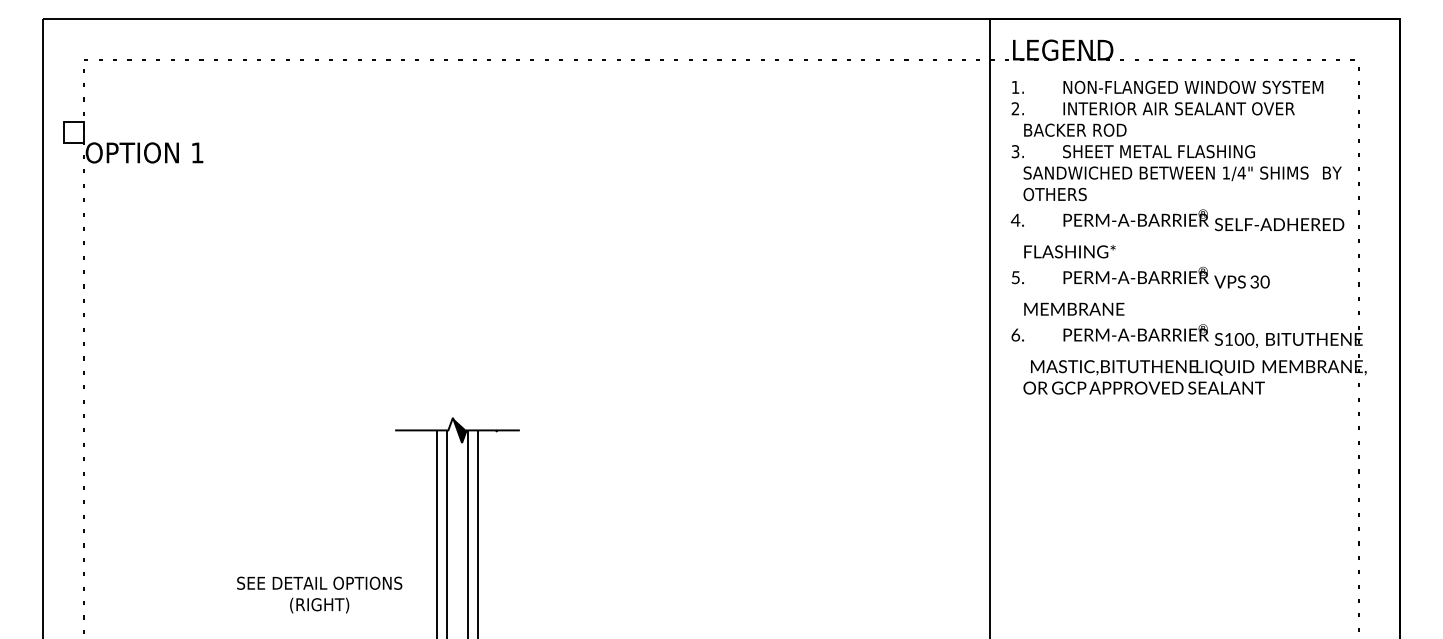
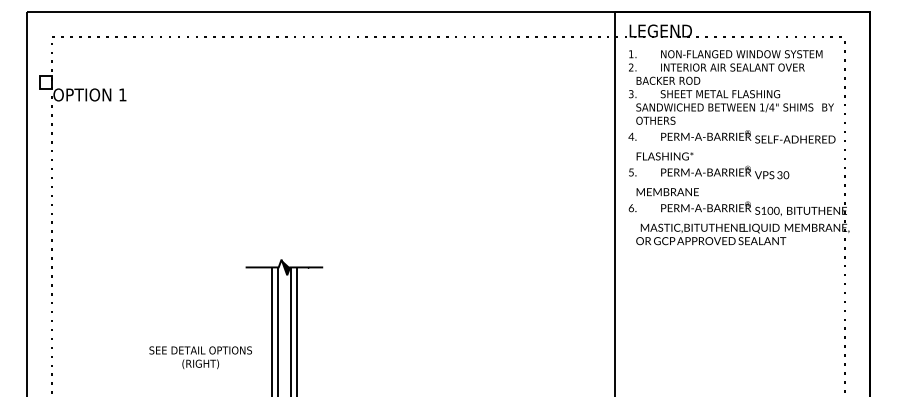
text: (319, 594) -> (200, 357), moved

